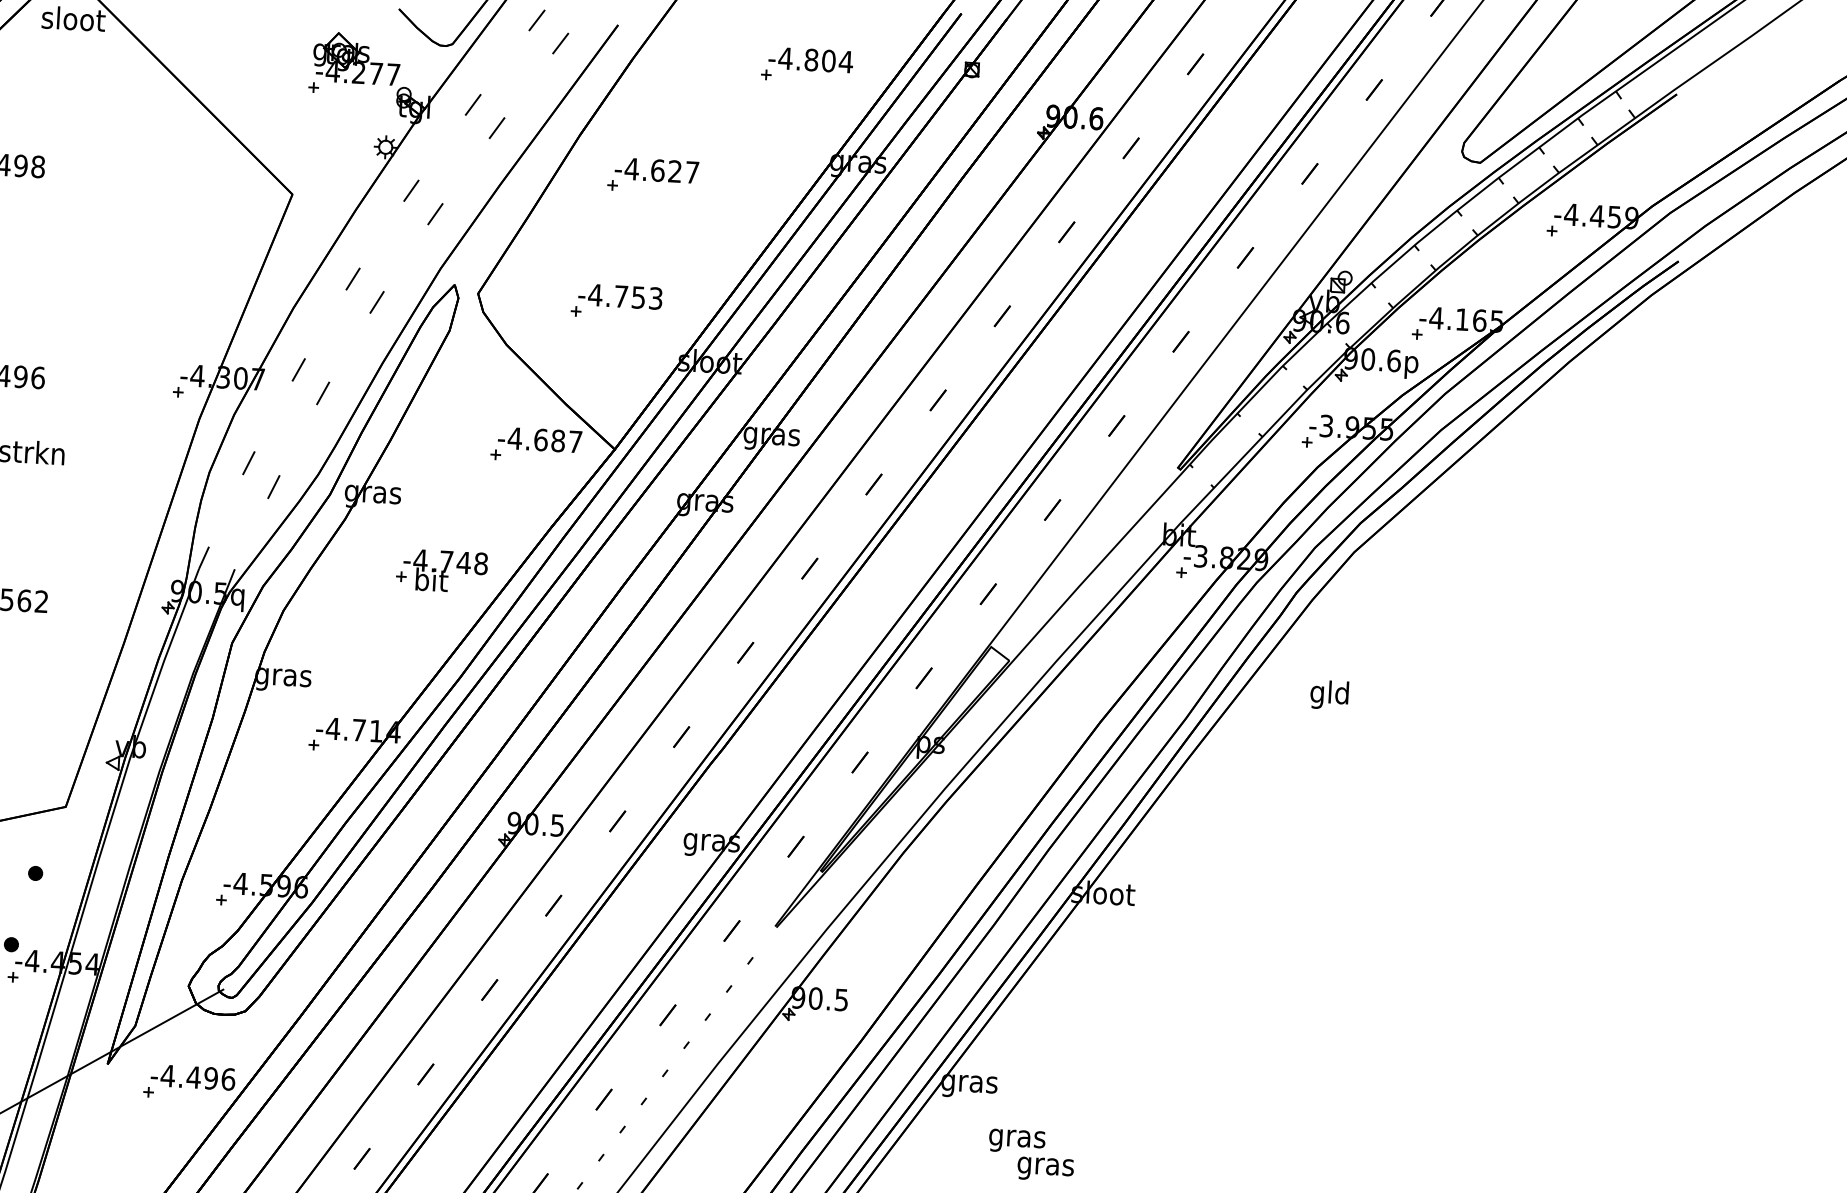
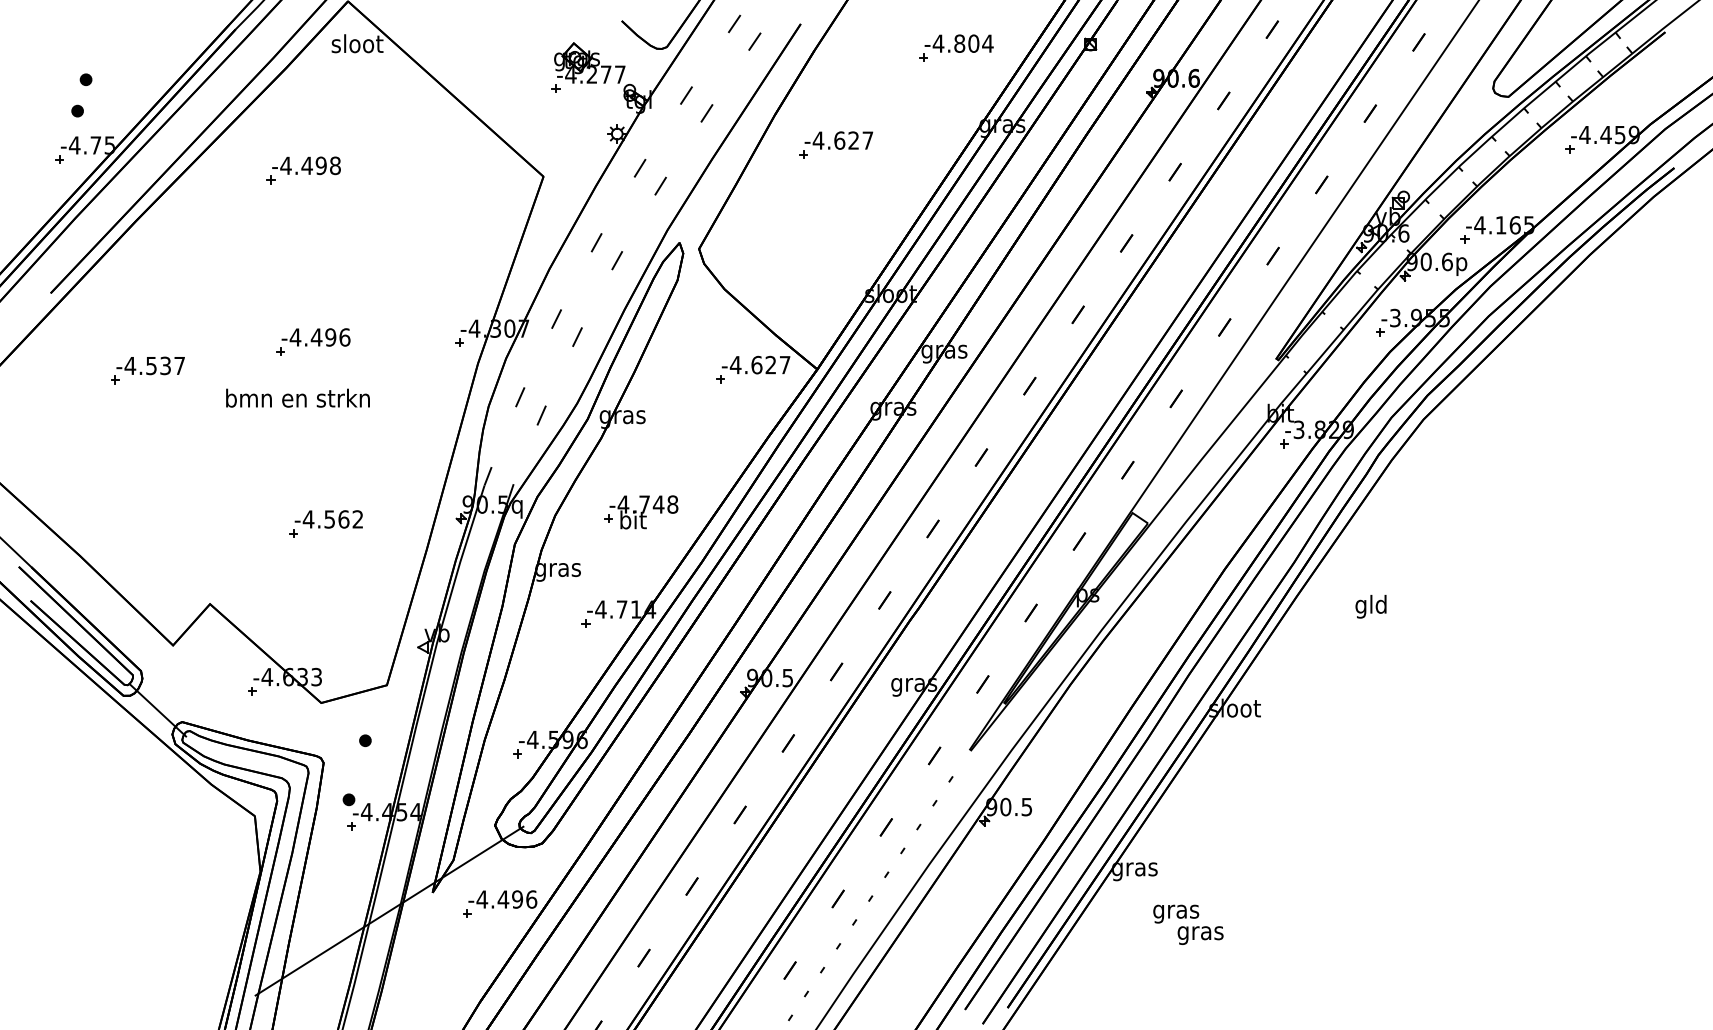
part: (617, 302) -> (812, 249), removed
text: (557, 441) -> (770, 365), -4.687 -> -4.627
part: (442, 571) -> (641, 512), moved
text: (1328, 694) -> (1370, 606), moved

